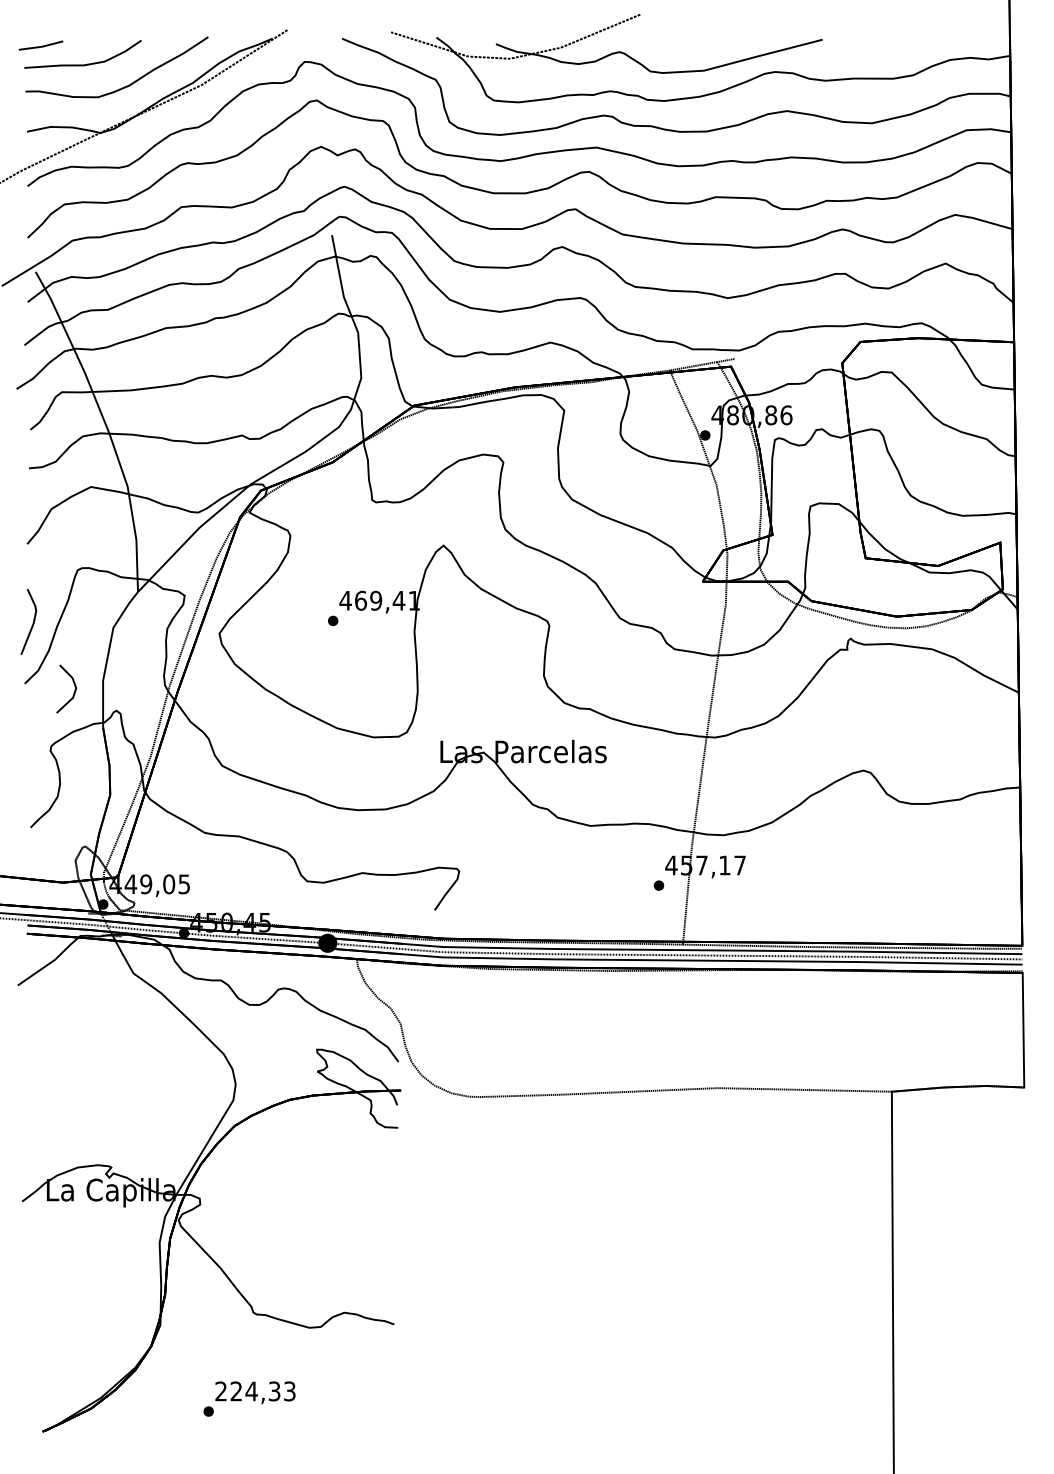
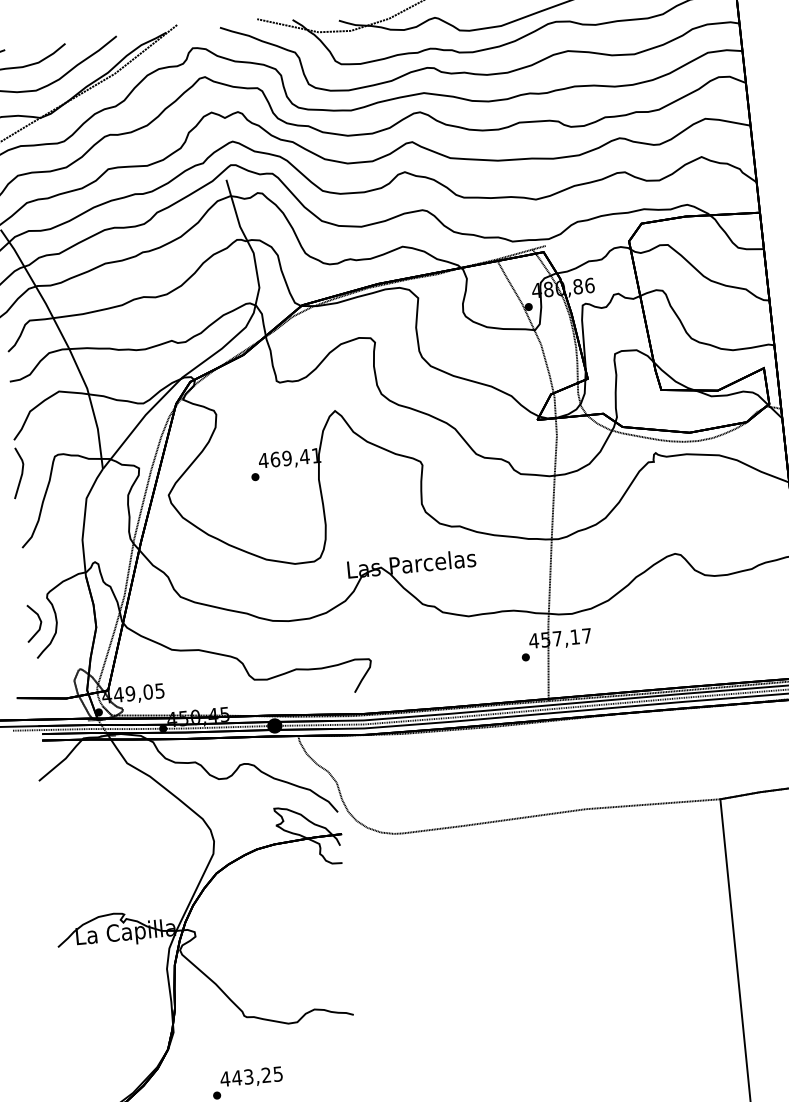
line: (32, 623) -> (21, 474), moved
line: (73, 684) -> (38, 619), moved
text: (254, 1391) -> (250, 1076), 224,33 -> 443,25

